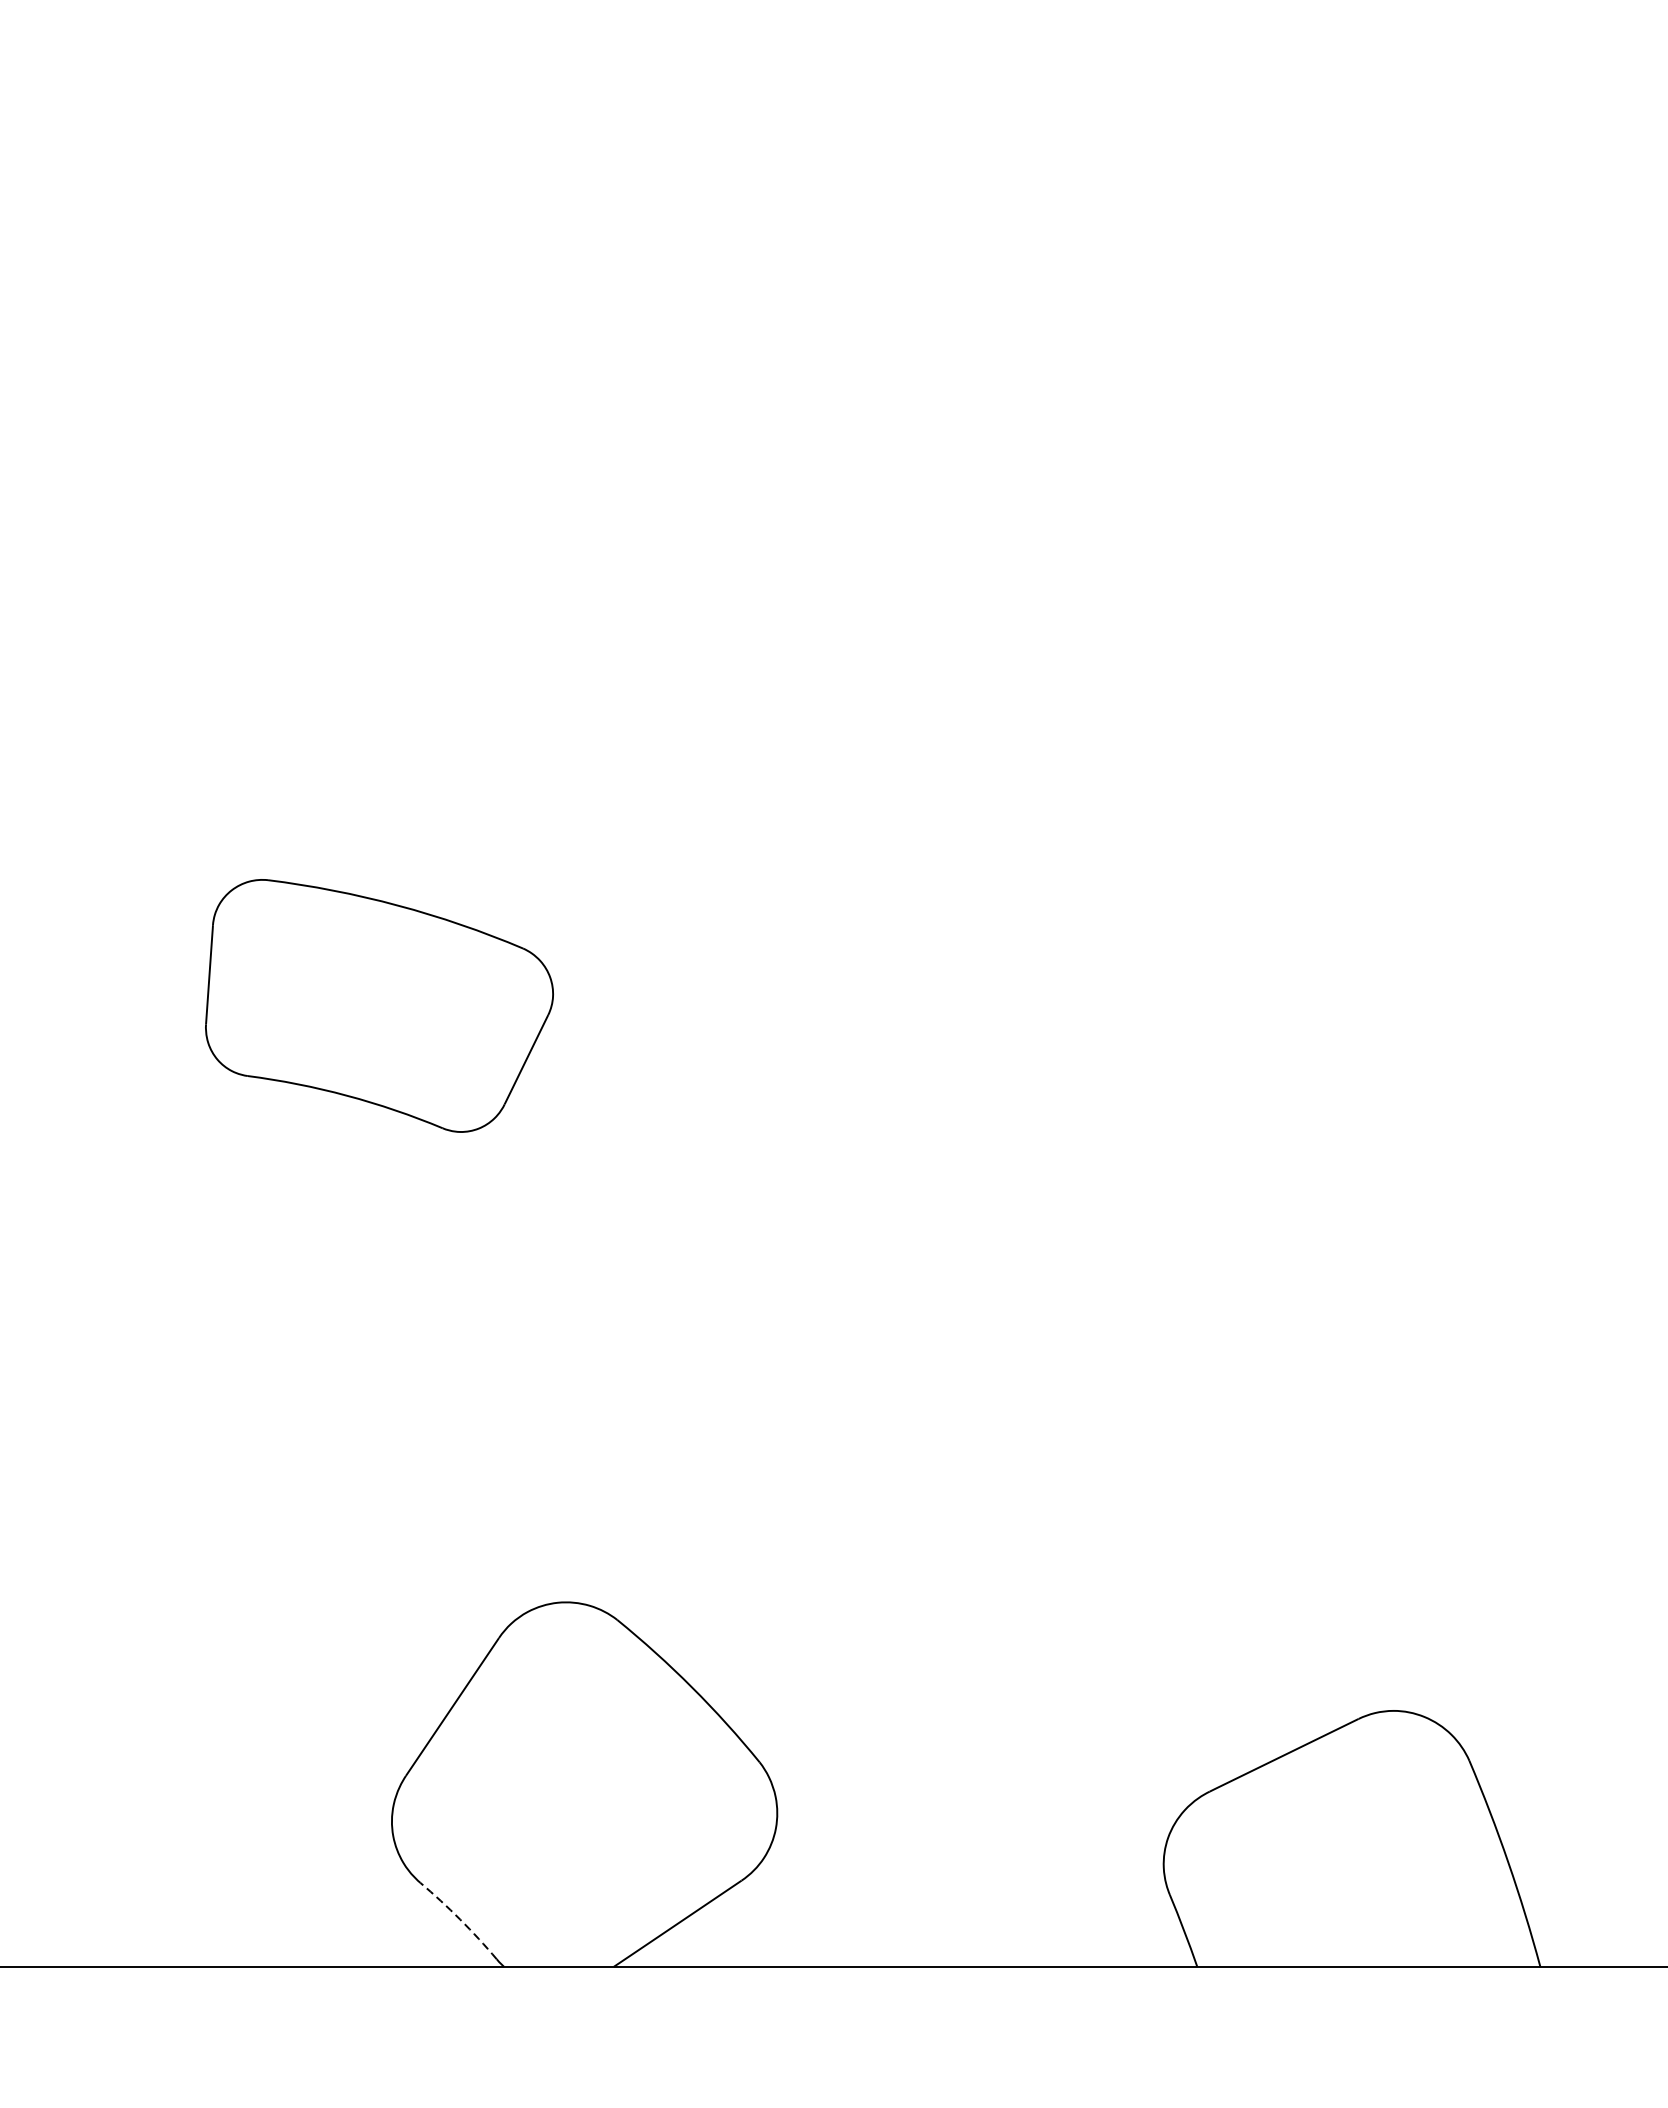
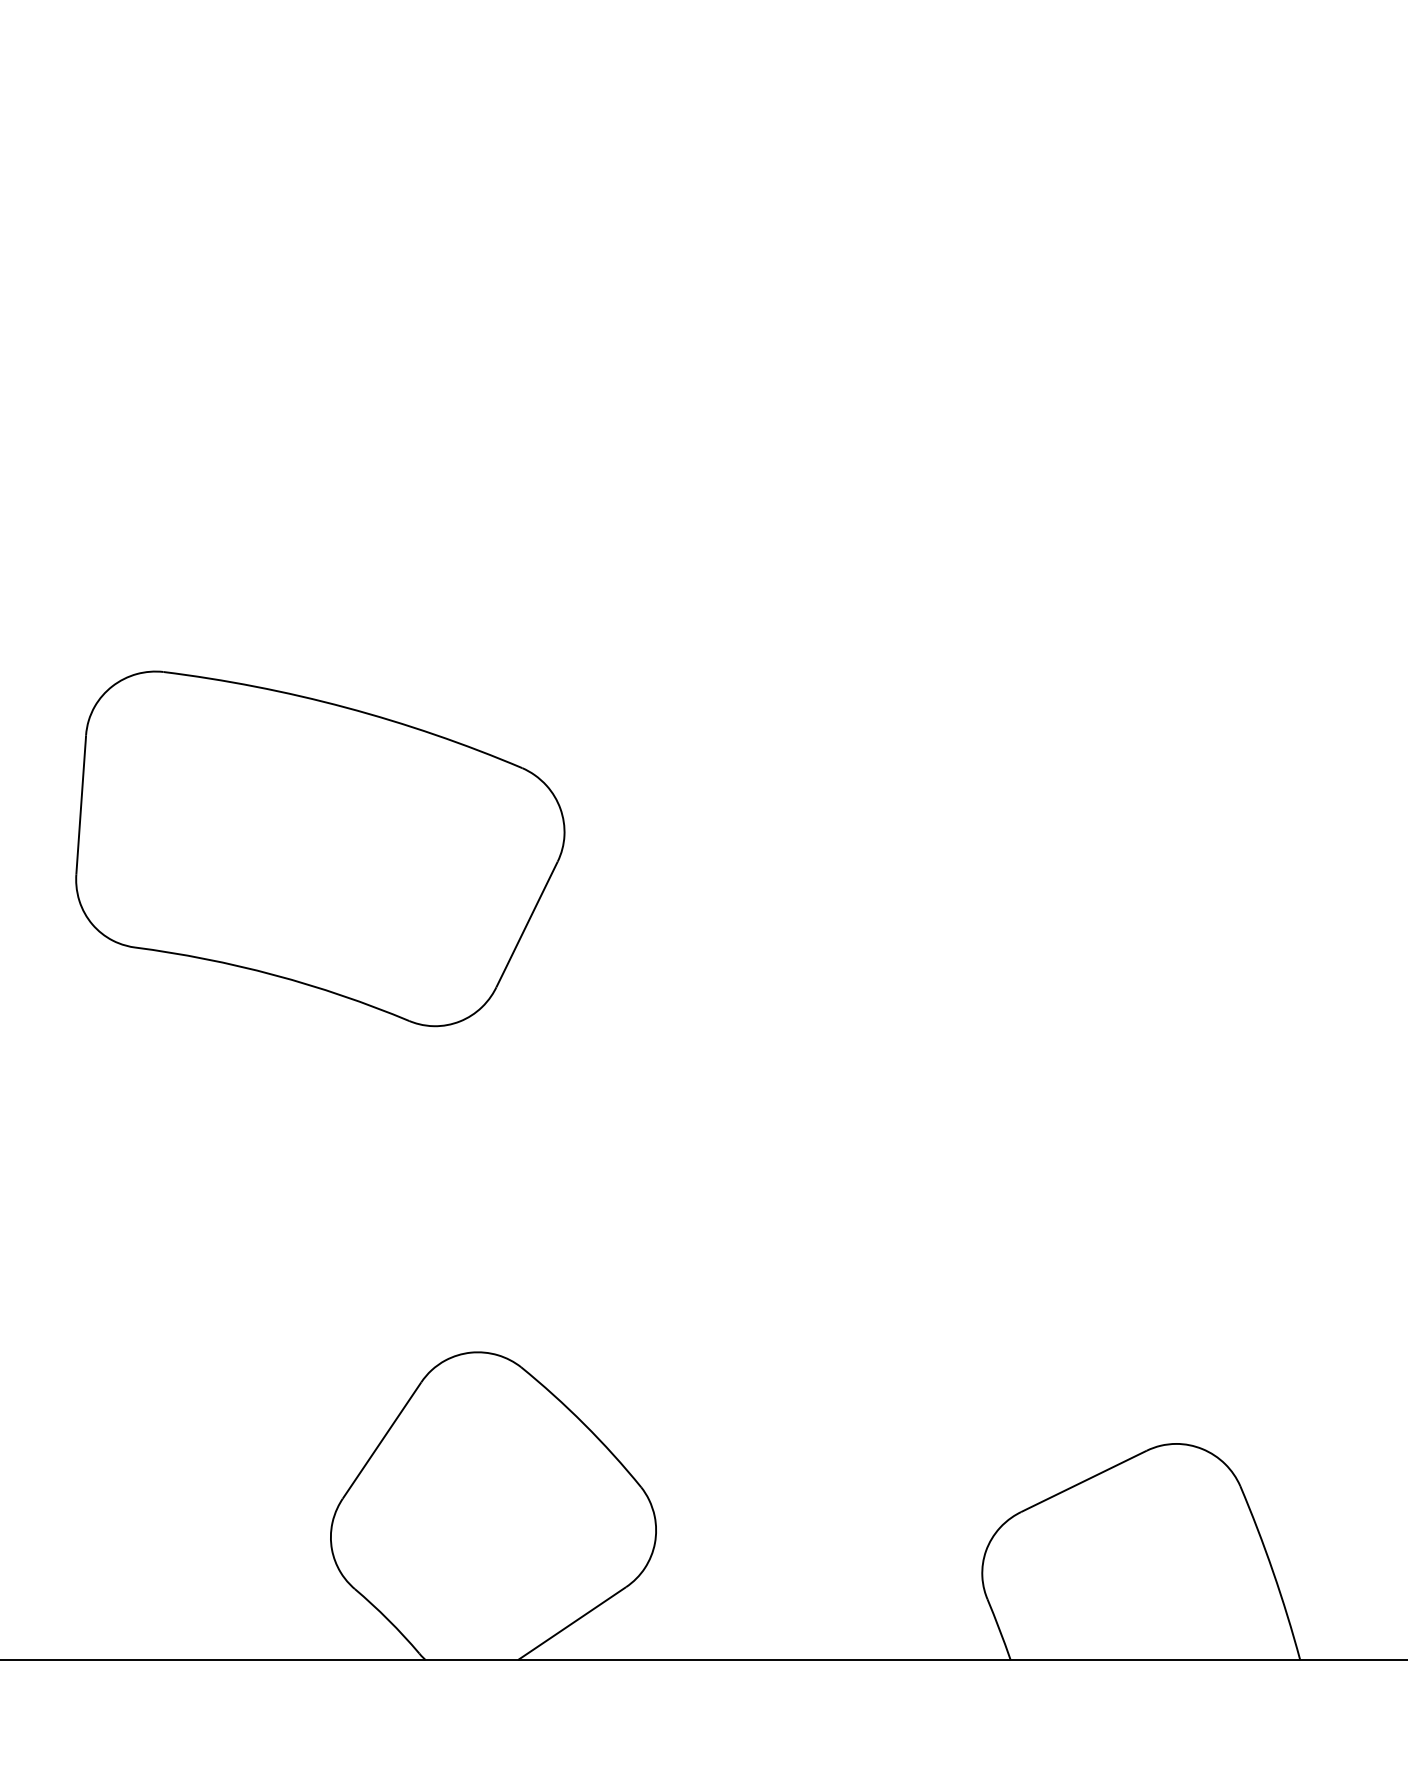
part: (379, 1005) -> (320, 848), size x1.67
arc: (460, 1920) -> (388, 1620), dashed -> solid

